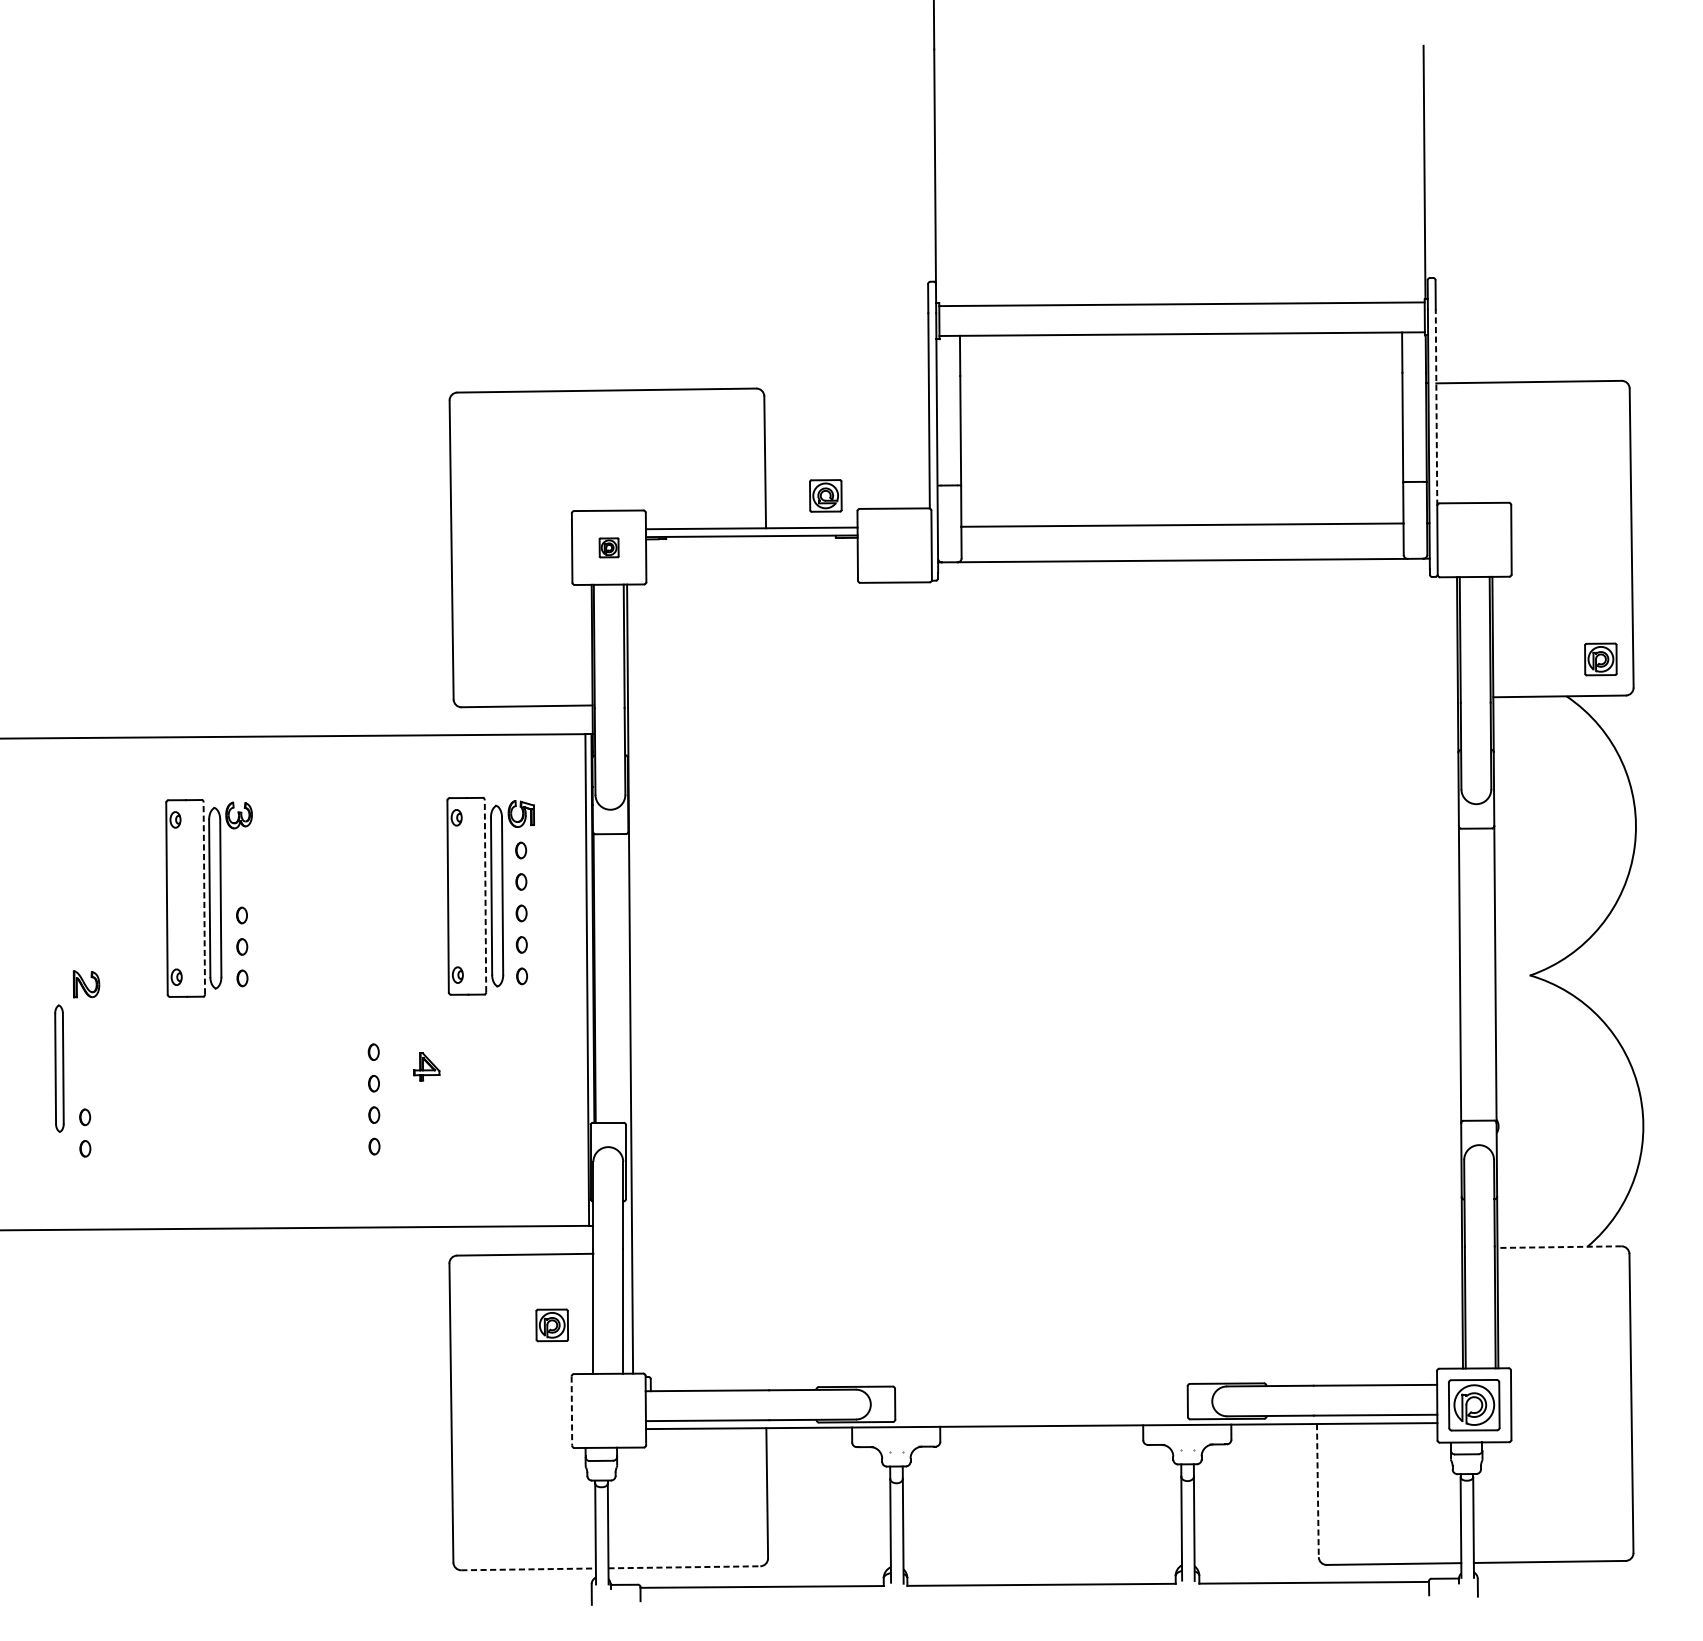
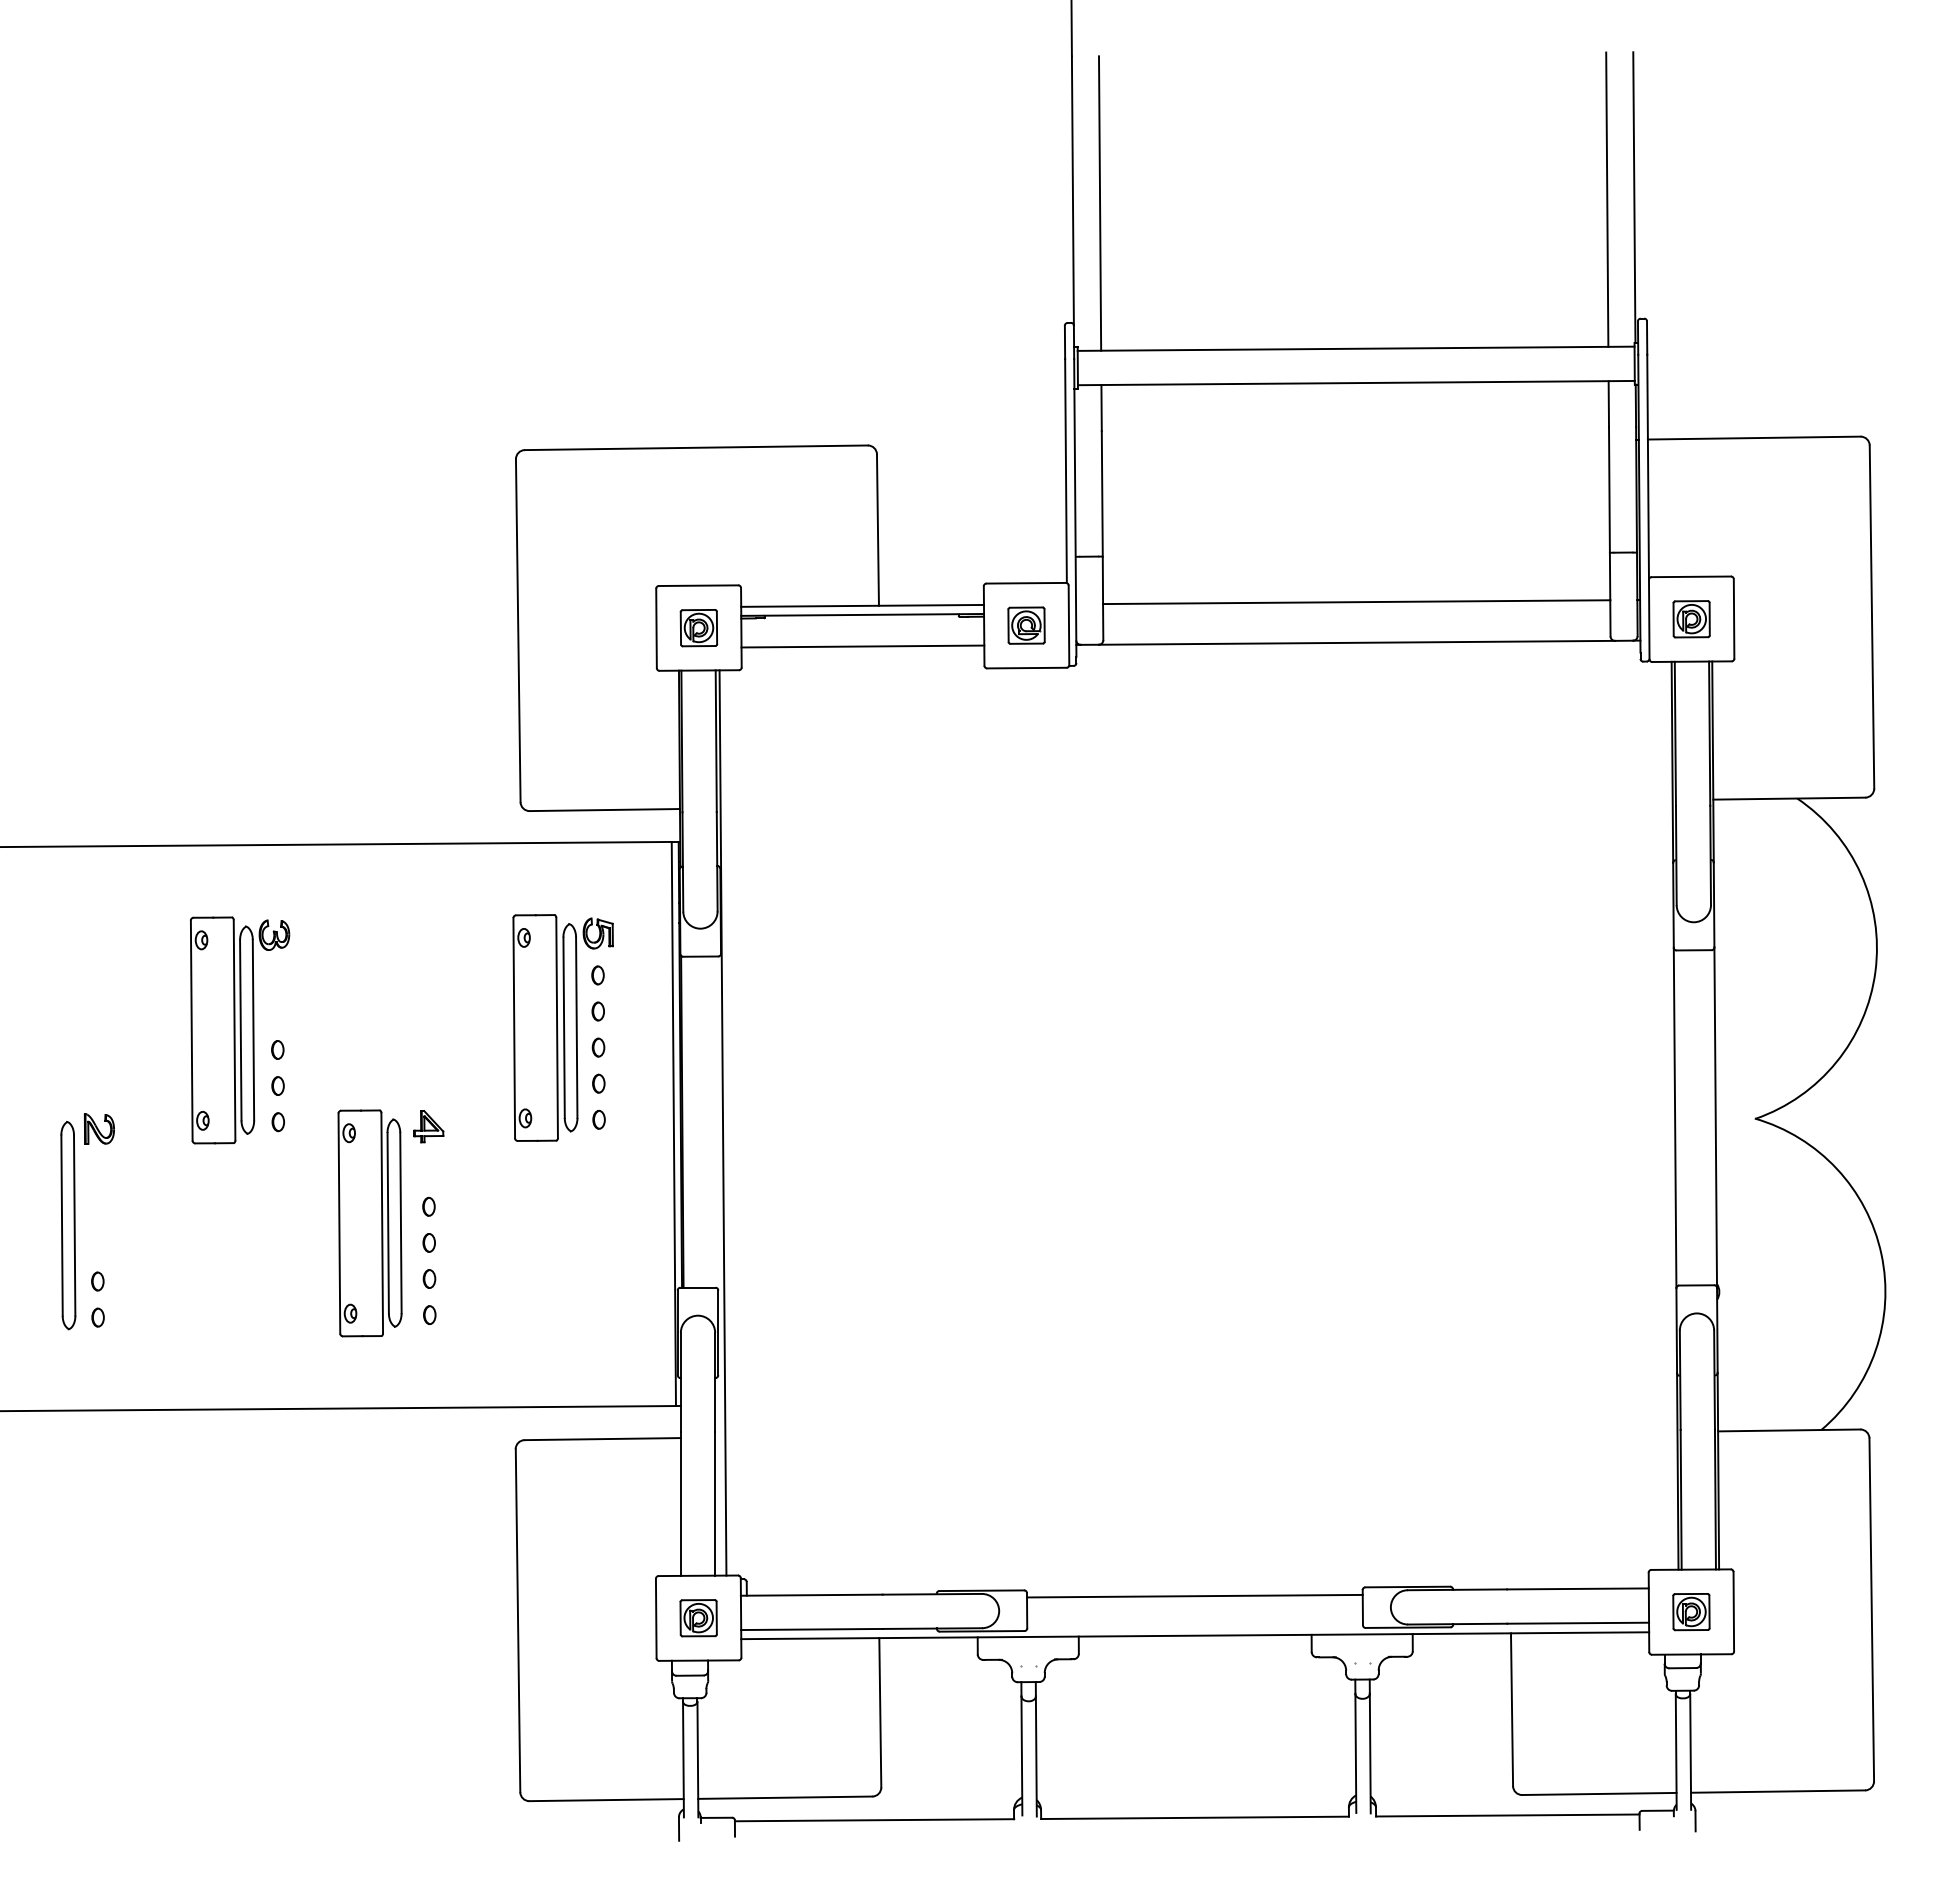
line: (1401, 174) -> (1607, 199), added
line: (958, 177) -> (1099, 203), added
line: (1436, 407) -> (1648, 467), dashed -> solid
part: (825, 495) -> (1026, 625), moved
part: (608, 548) -> (698, 628), size x1.67
line: (751, 563) -> (862, 646), added
part: (1600, 659) -> (1691, 619), moved
line: (485, 895) -> (557, 1027), dashed -> solid
line: (204, 897) -> (234, 1029), dashed -> solid
part: (321, 1066) -> (369, 1223), added
part: (426, 1066) -> (428, 1126), moved
part: (59, 1068) -> (68, 1225), size x1.43
line: (1558, 1247) -> (1788, 1430), dashed -> solid
part: (552, 1325) -> (698, 1618), moved
line: (1041, 1391) -> (1194, 1595), added
part: (1474, 1405) -> (1691, 1612), size x0.62
line: (572, 1411) -> (656, 1618), dashed -> solid
line: (1318, 1491) -> (1512, 1710), dashed -> solid
line: (684, 1567) -> (785, 1797), dashed -> solid
line: (529, 1569) -> (607, 1800), dashed -> solid

